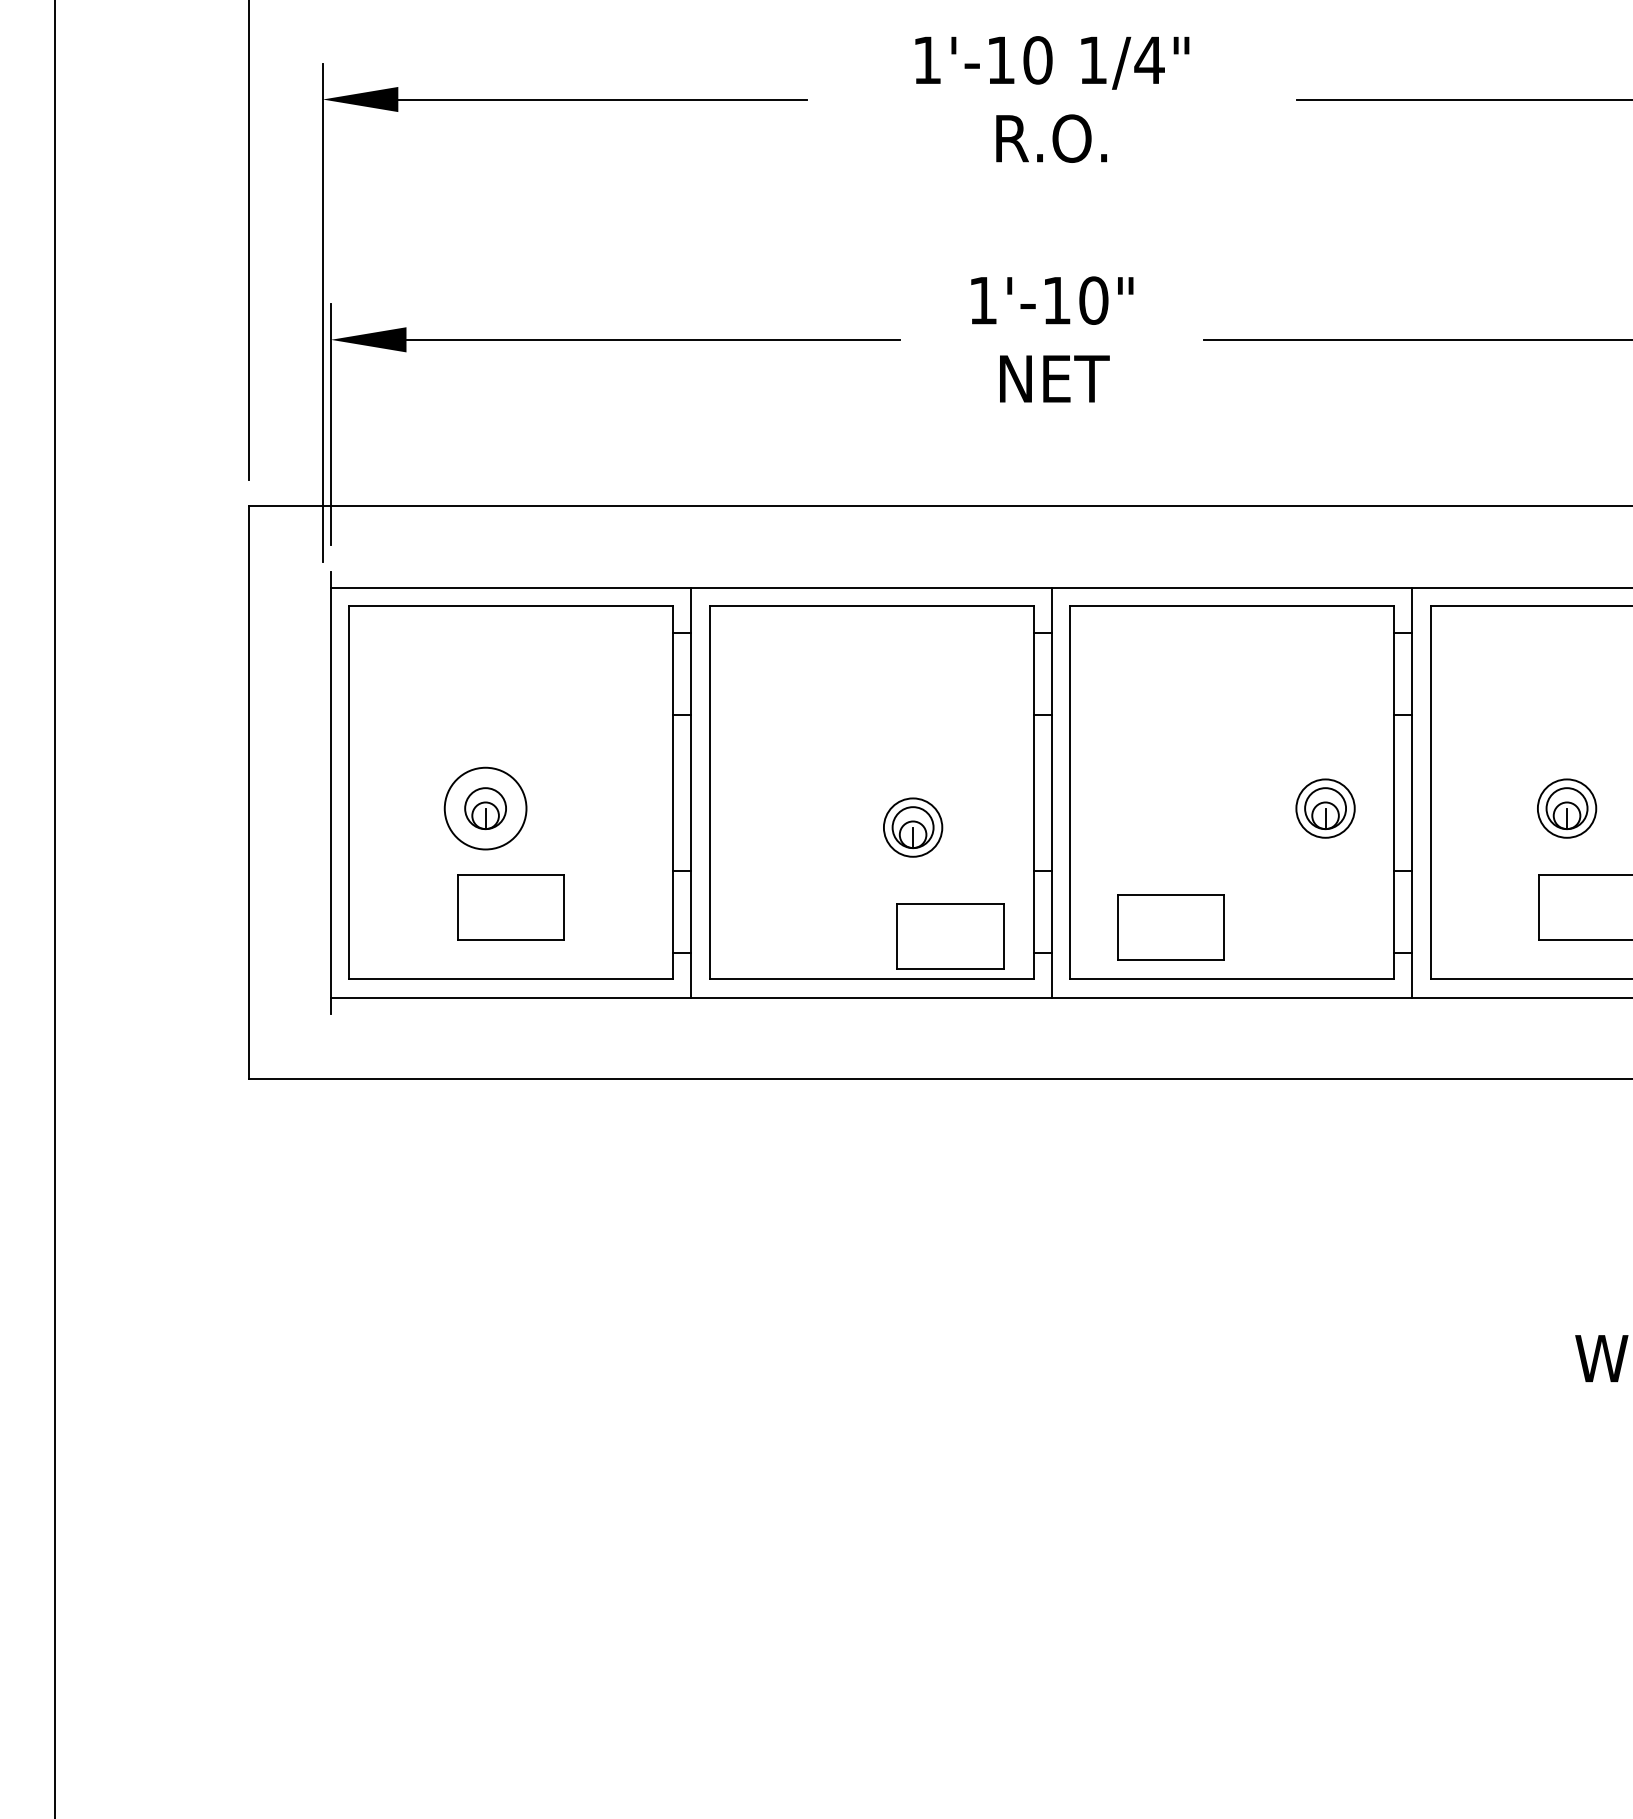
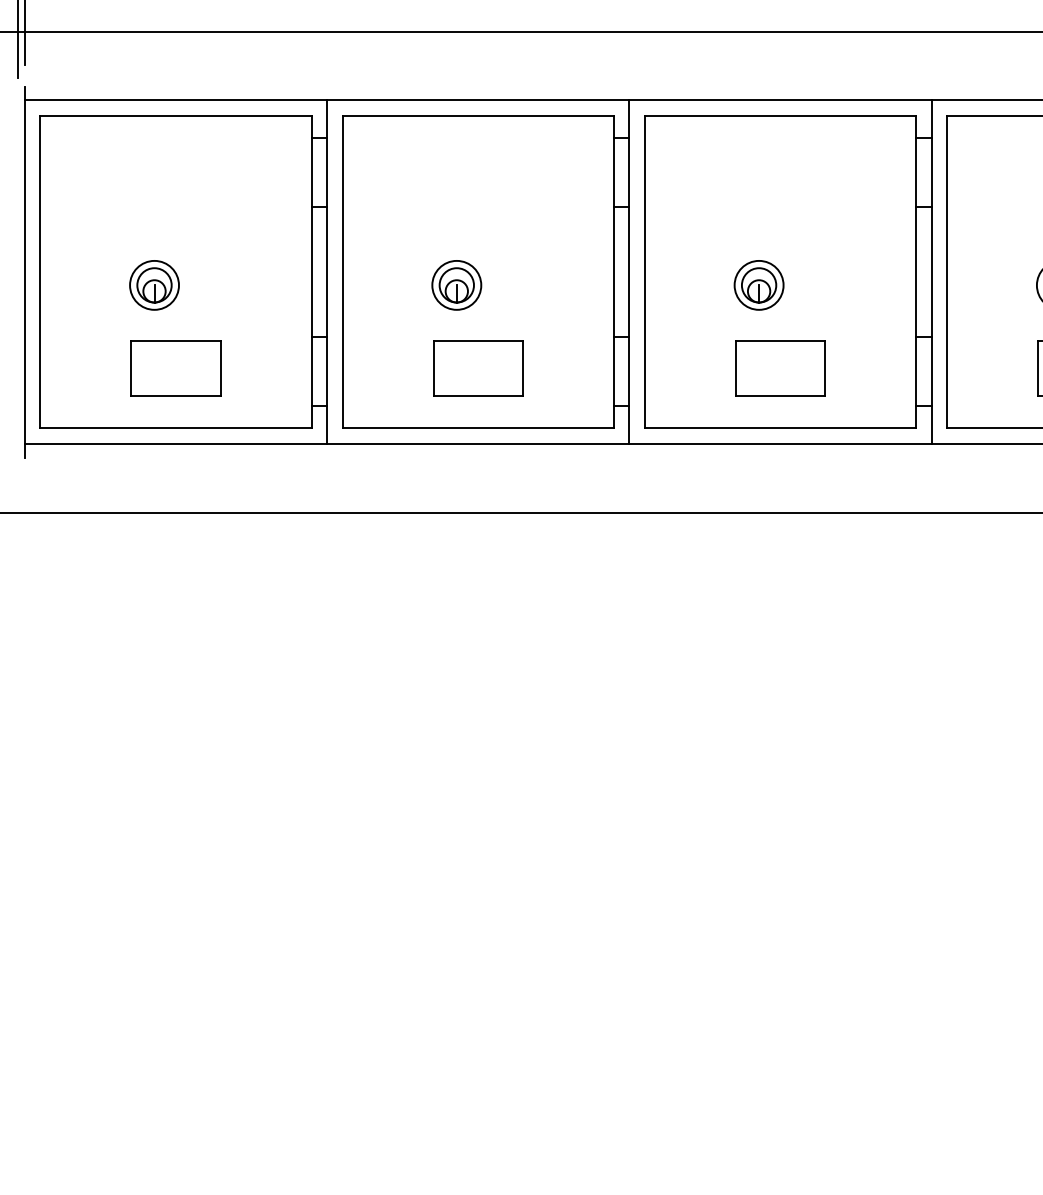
circle: (485, 808) -> (154, 285), size x0.71
part: (1325, 808) -> (759, 285), moved
part: (913, 827) -> (457, 285), moved
part: (1170, 927) -> (780, 368), moved
part: (950, 936) -> (478, 368), moved

